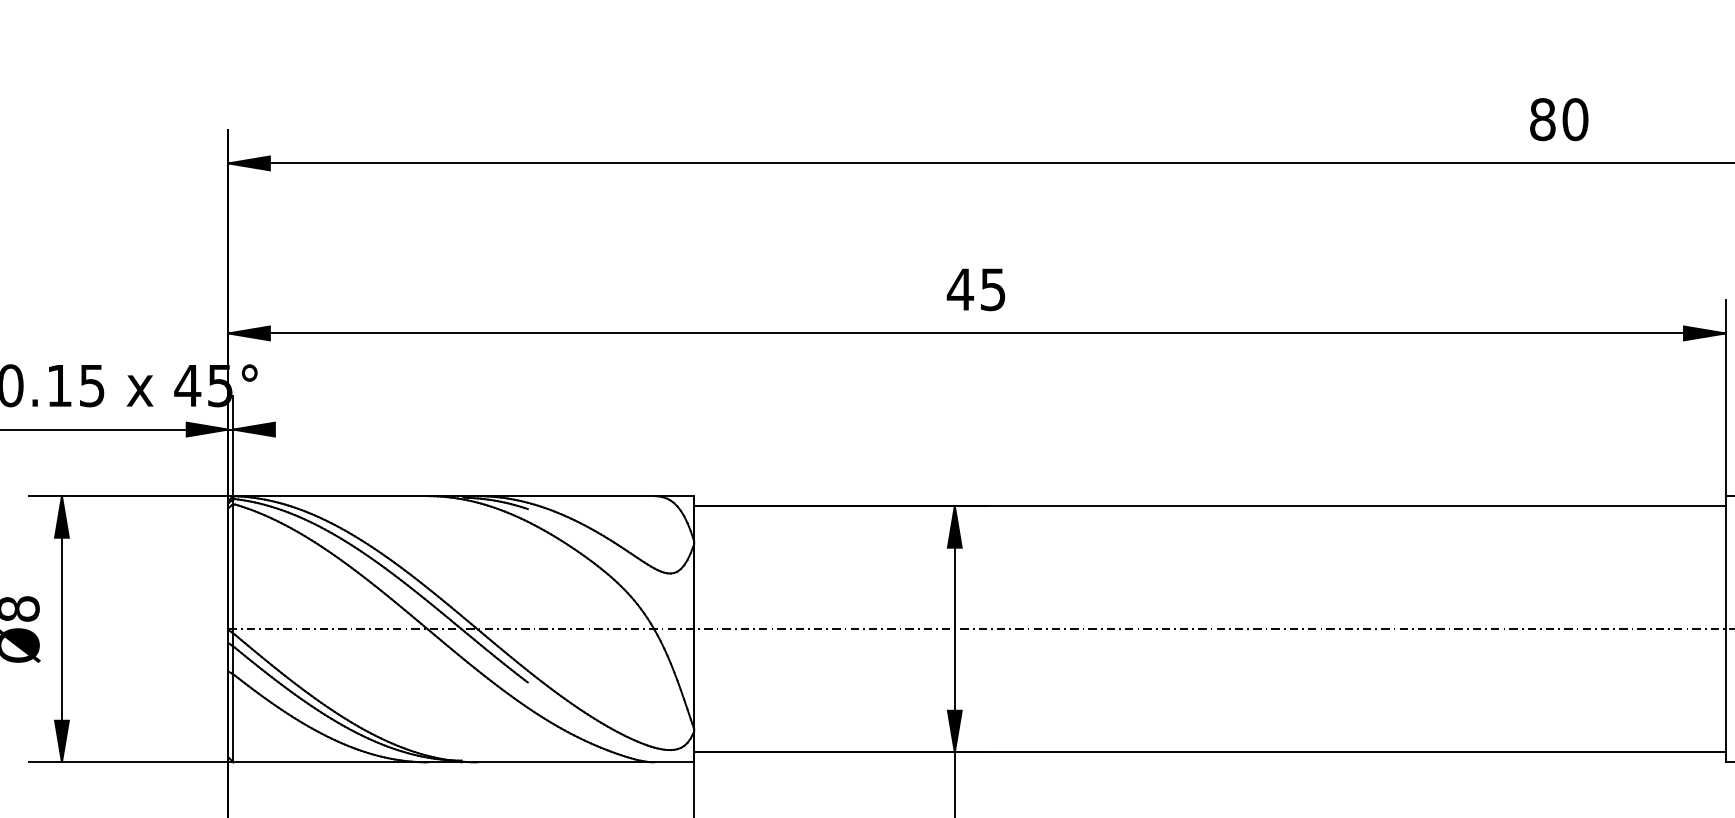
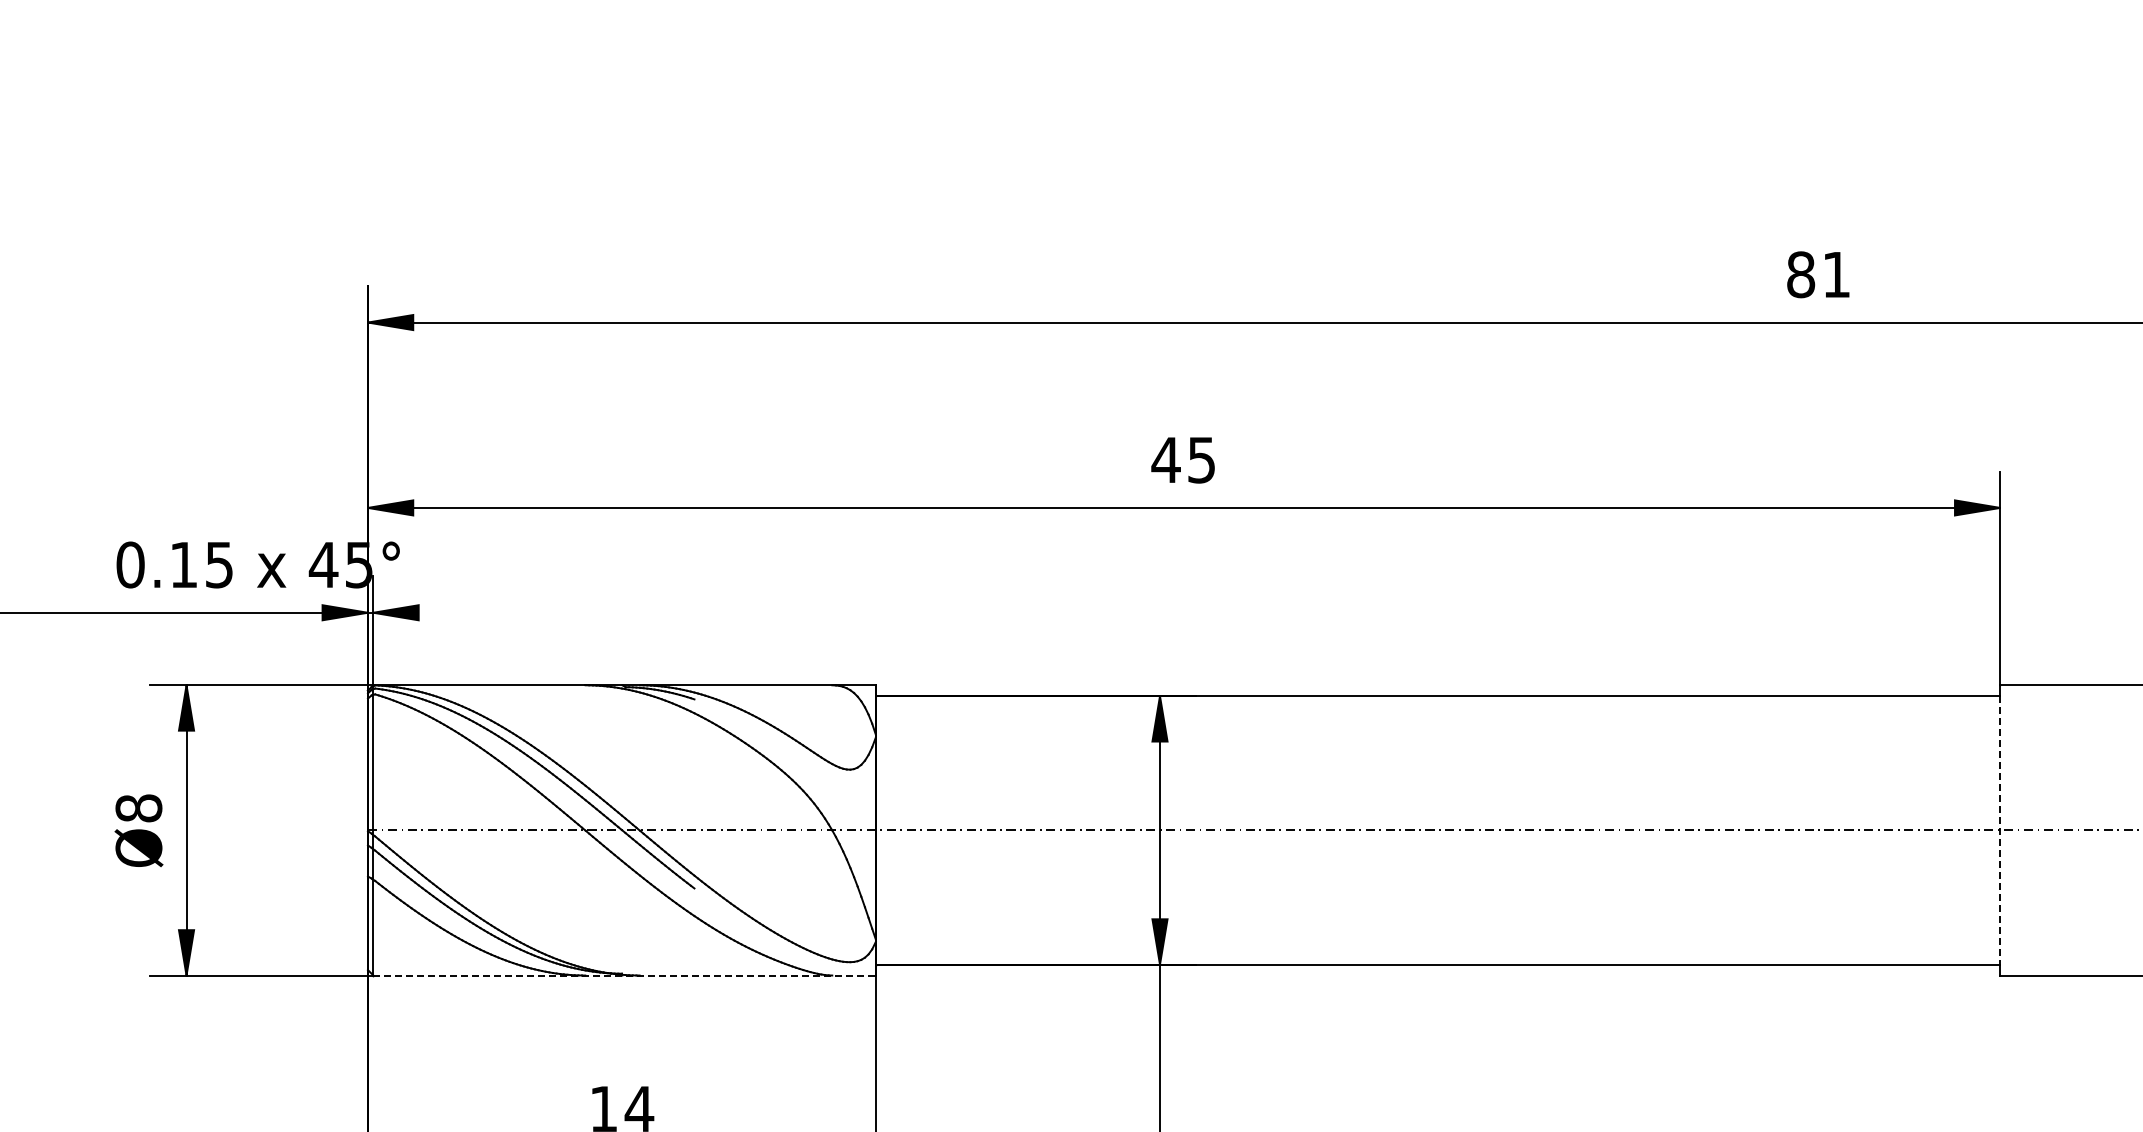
text: (1575, 119) -> (1836, 274), 80 -> 81
line: (1725, 629) -> (2000, 830), solid -> dashed
line: (464, 762) -> (625, 975), solid -> dashed

